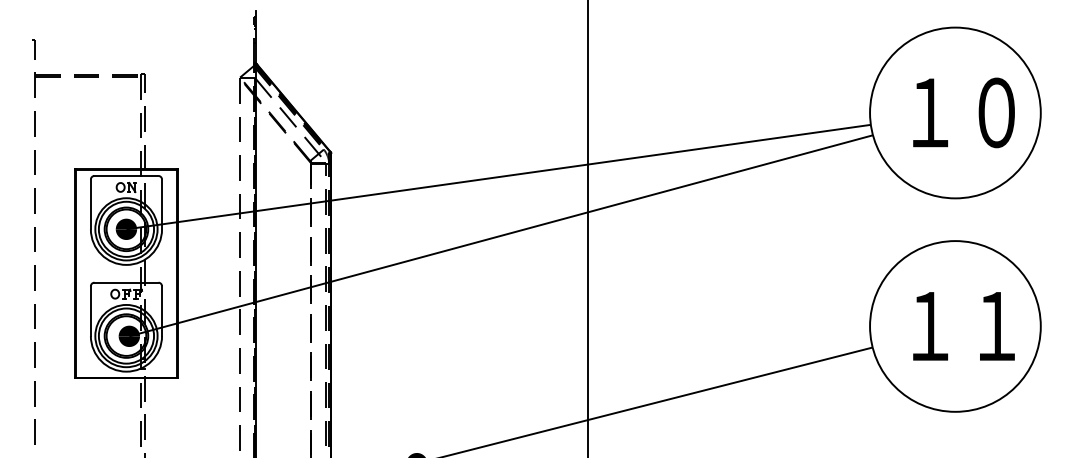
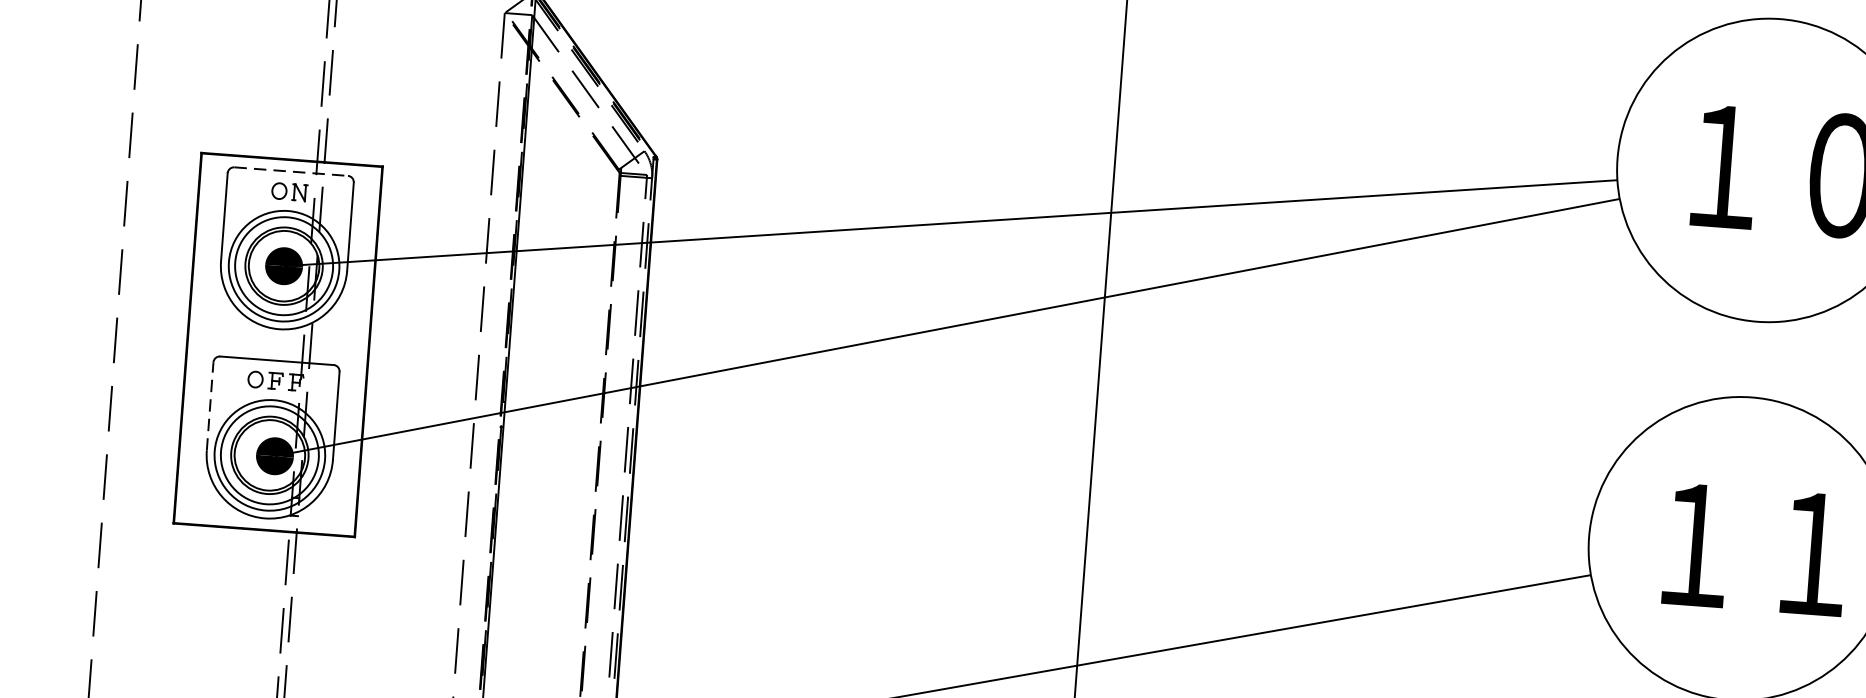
line: (126, 175) -> (291, 170), solid -> dashed
line: (90, 311) -> (209, 407), solid -> dashed

